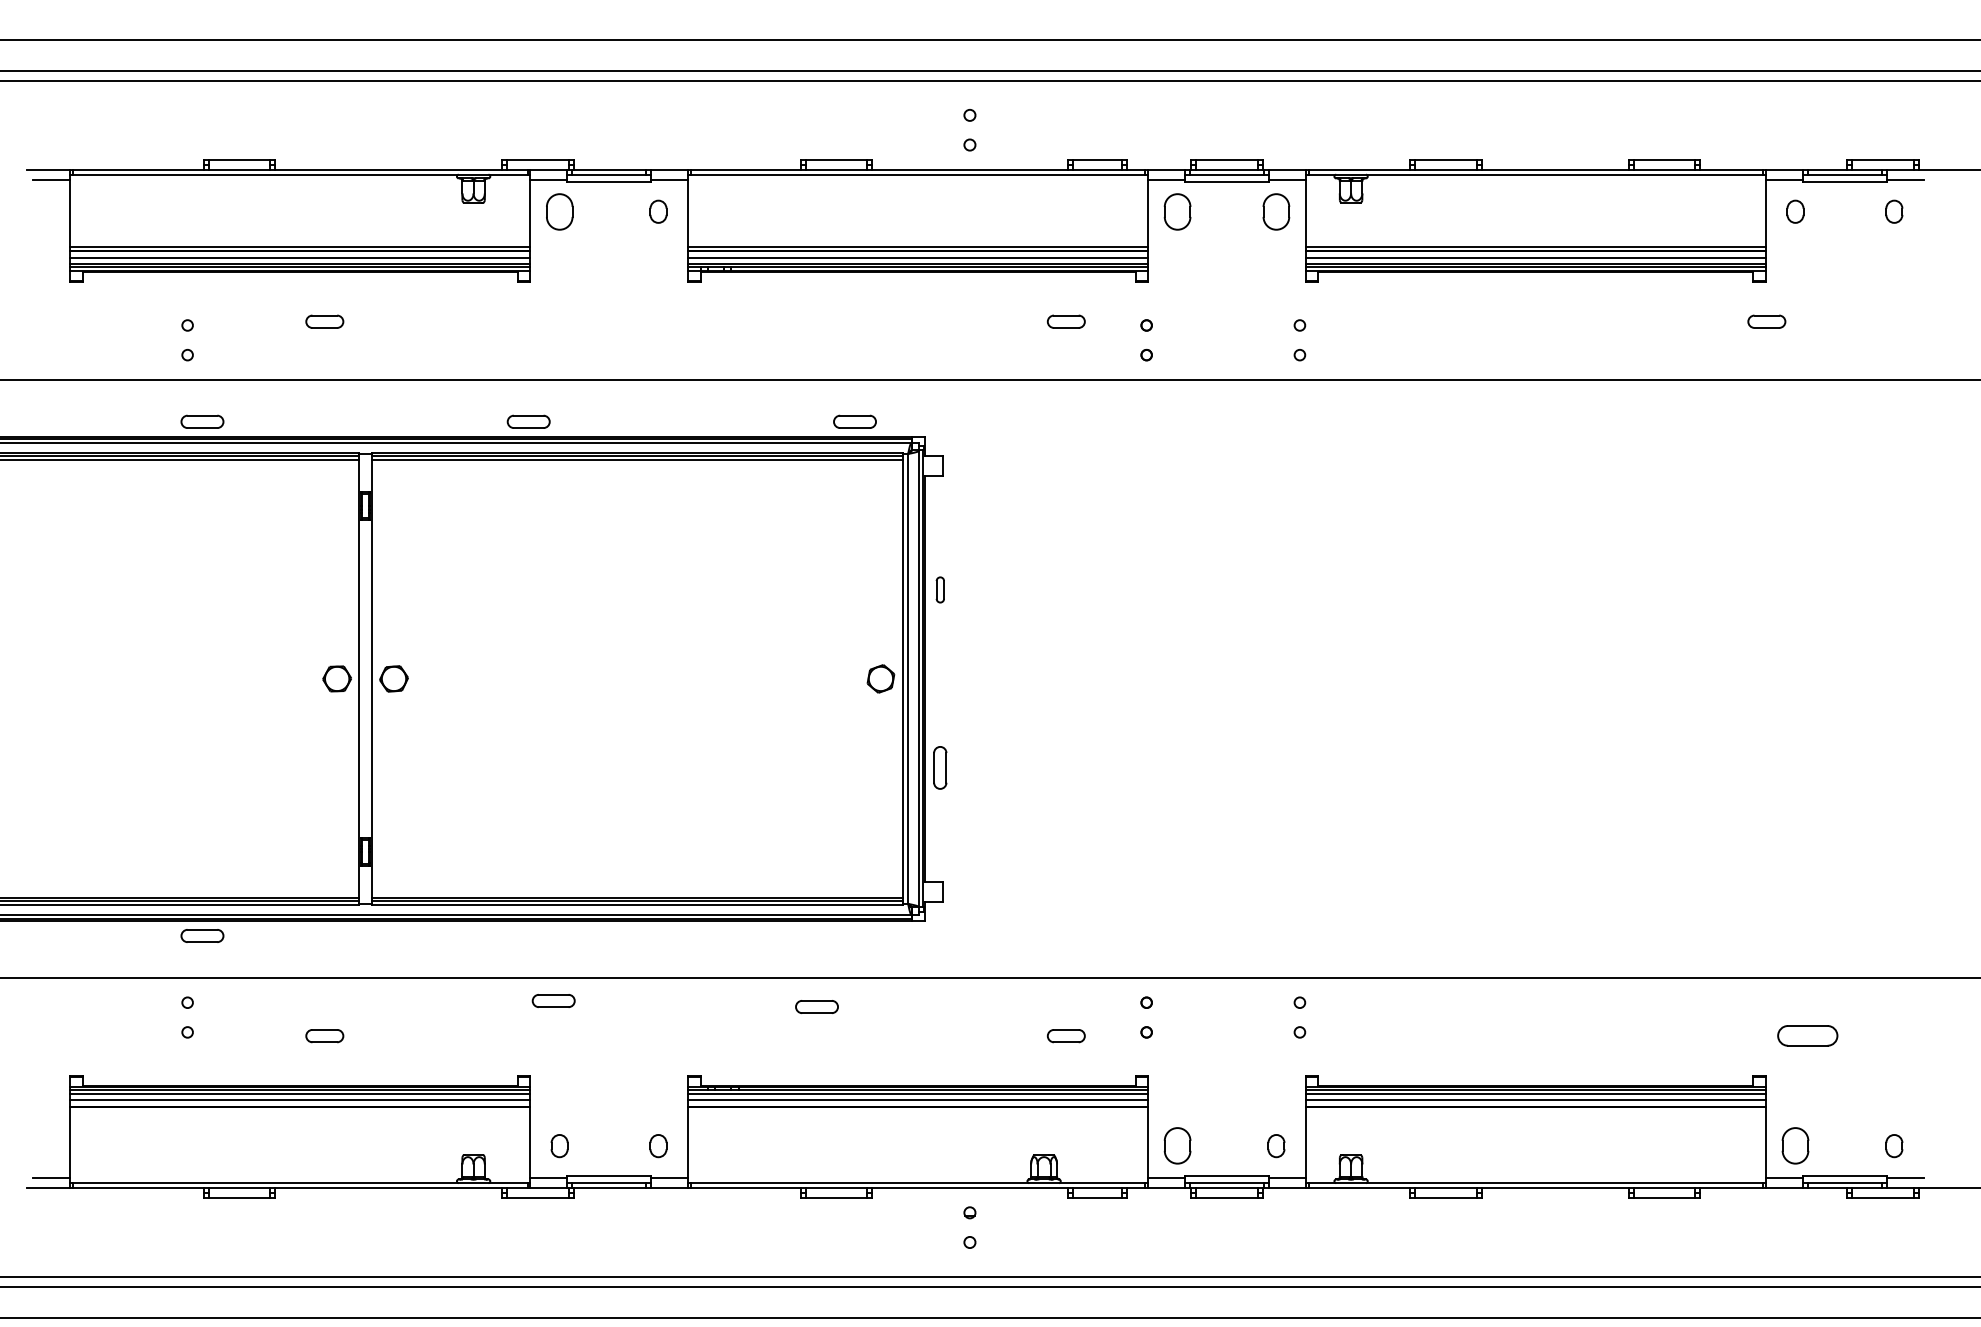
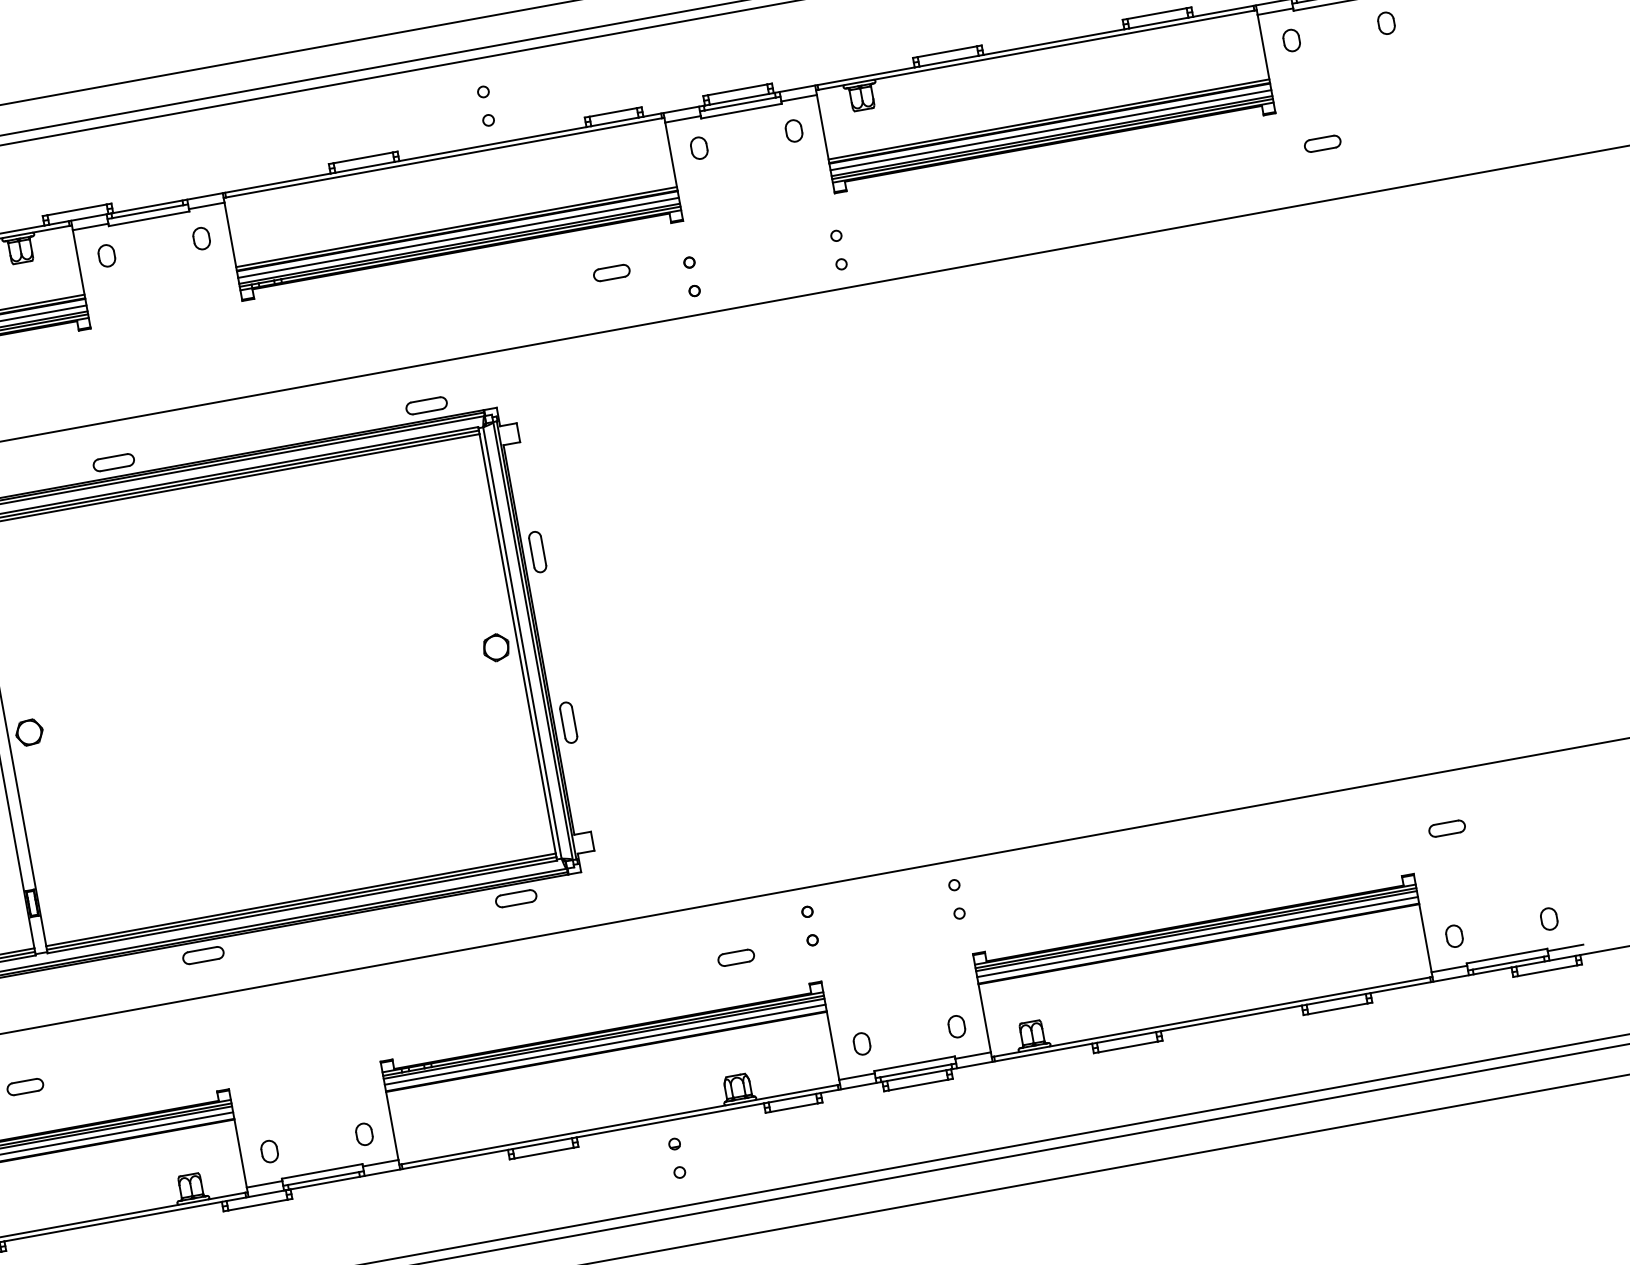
part: (559, 211) -> (106, 255), size x0.62
part: (1177, 211) -> (699, 147), size x0.62
part: (1276, 211) -> (794, 130), size x0.62
part: (1766, 321) -> (1322, 143), moved
part: (940, 589) -> (537, 551), size x1.67
part: (553, 1000) -> (203, 955), moved
part: (816, 1006) -> (515, 898), moved
part: (1807, 1036) -> (1446, 829), size x0.62
part: (1177, 1146) -> (862, 1044), size x0.62
part: (1795, 1146) -> (1454, 936), size x0.62

